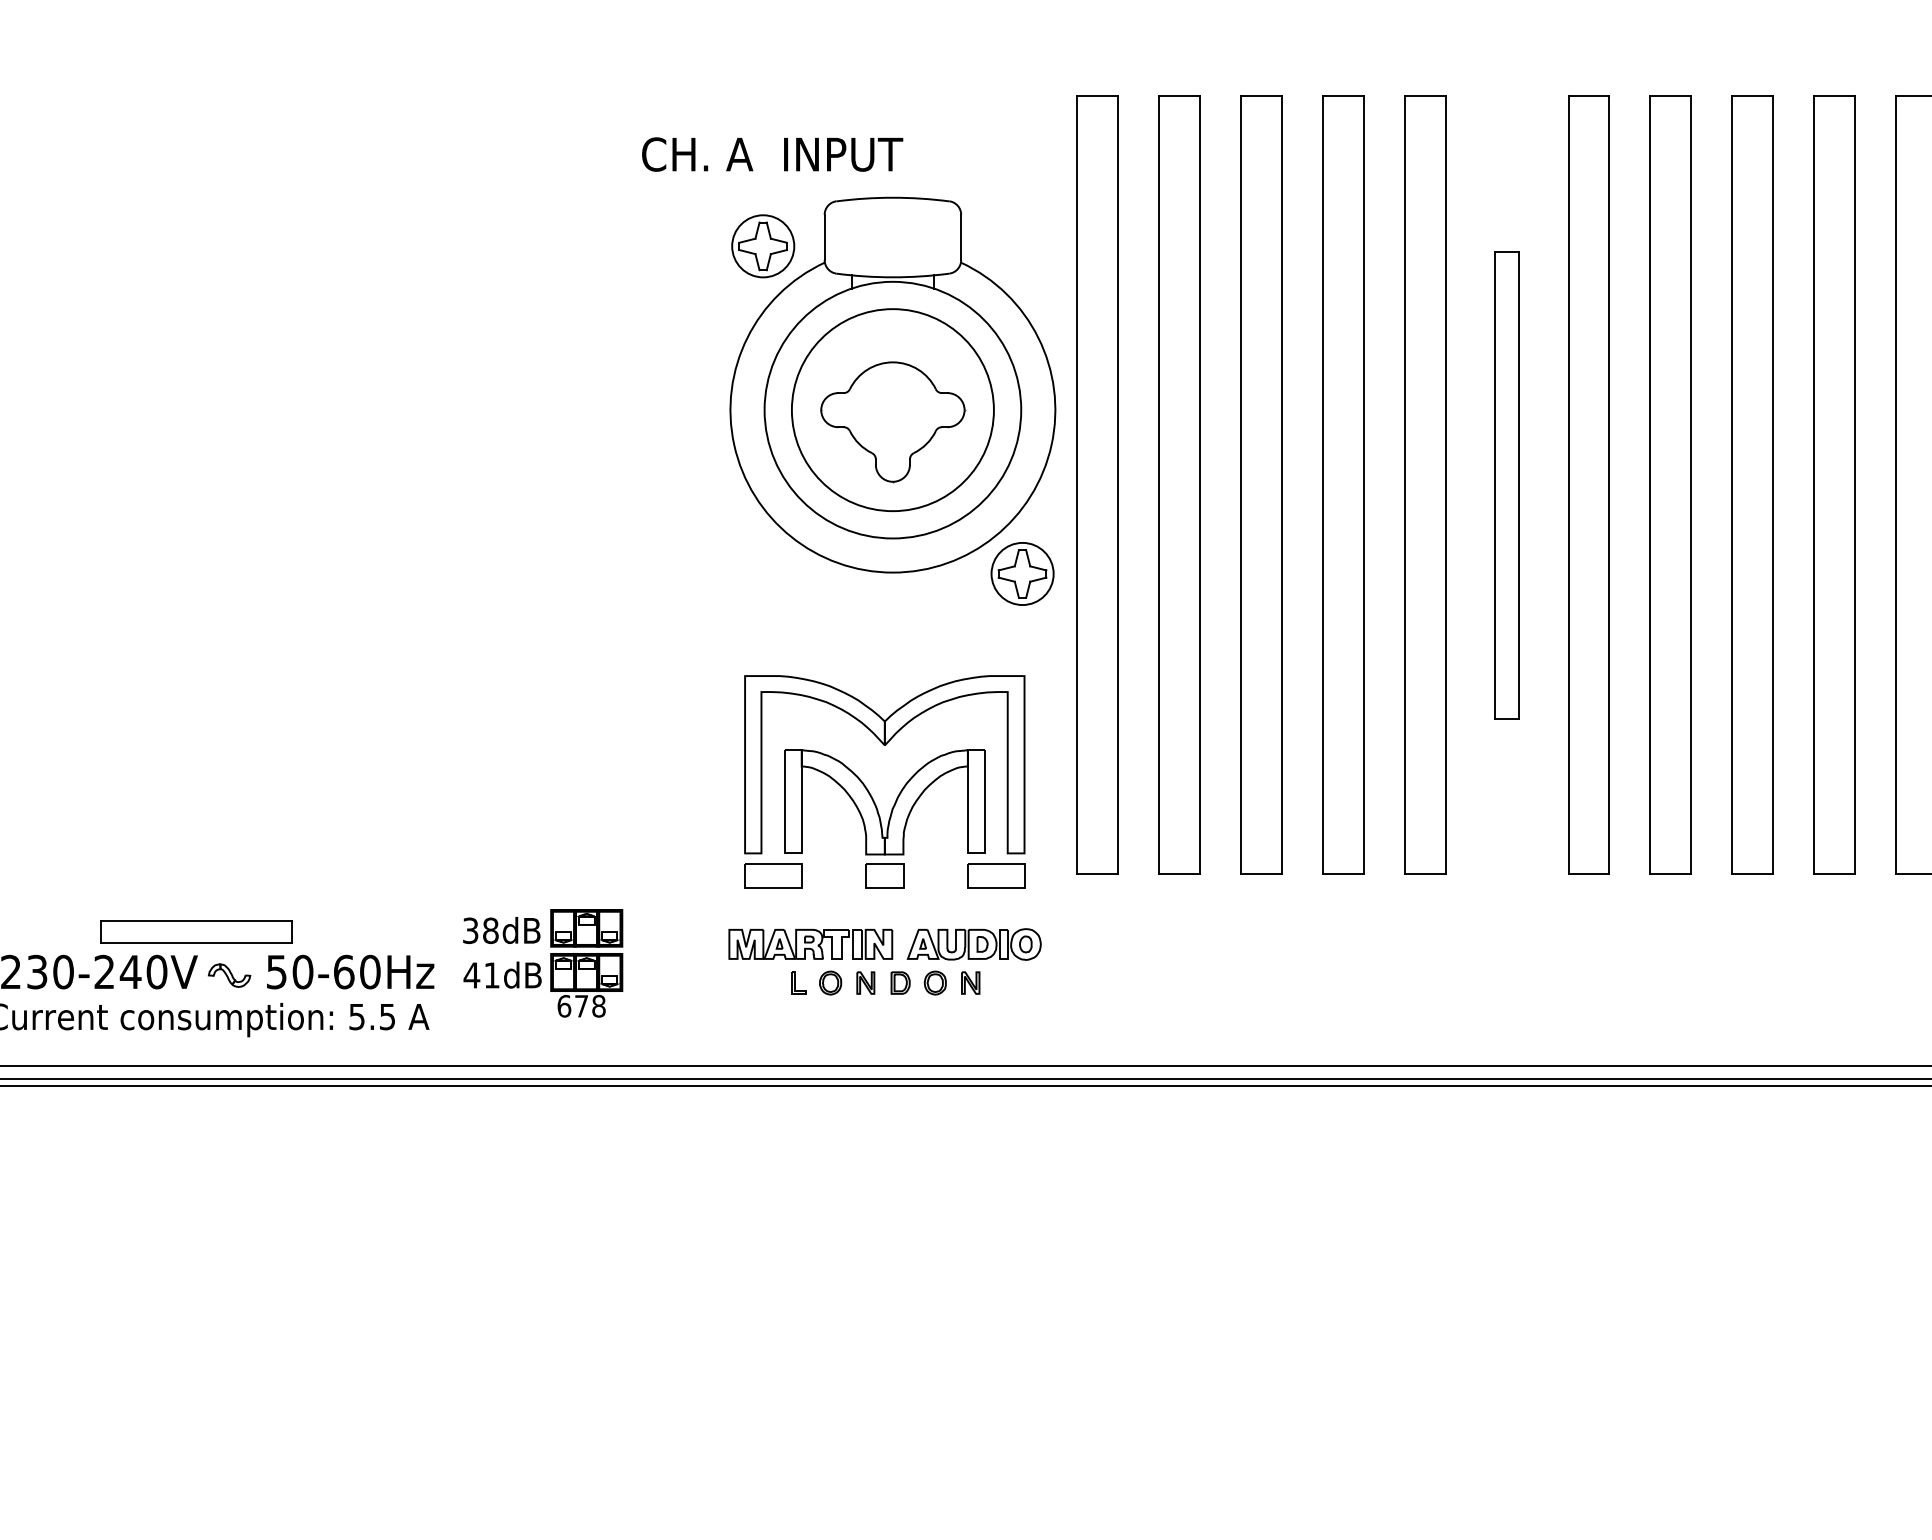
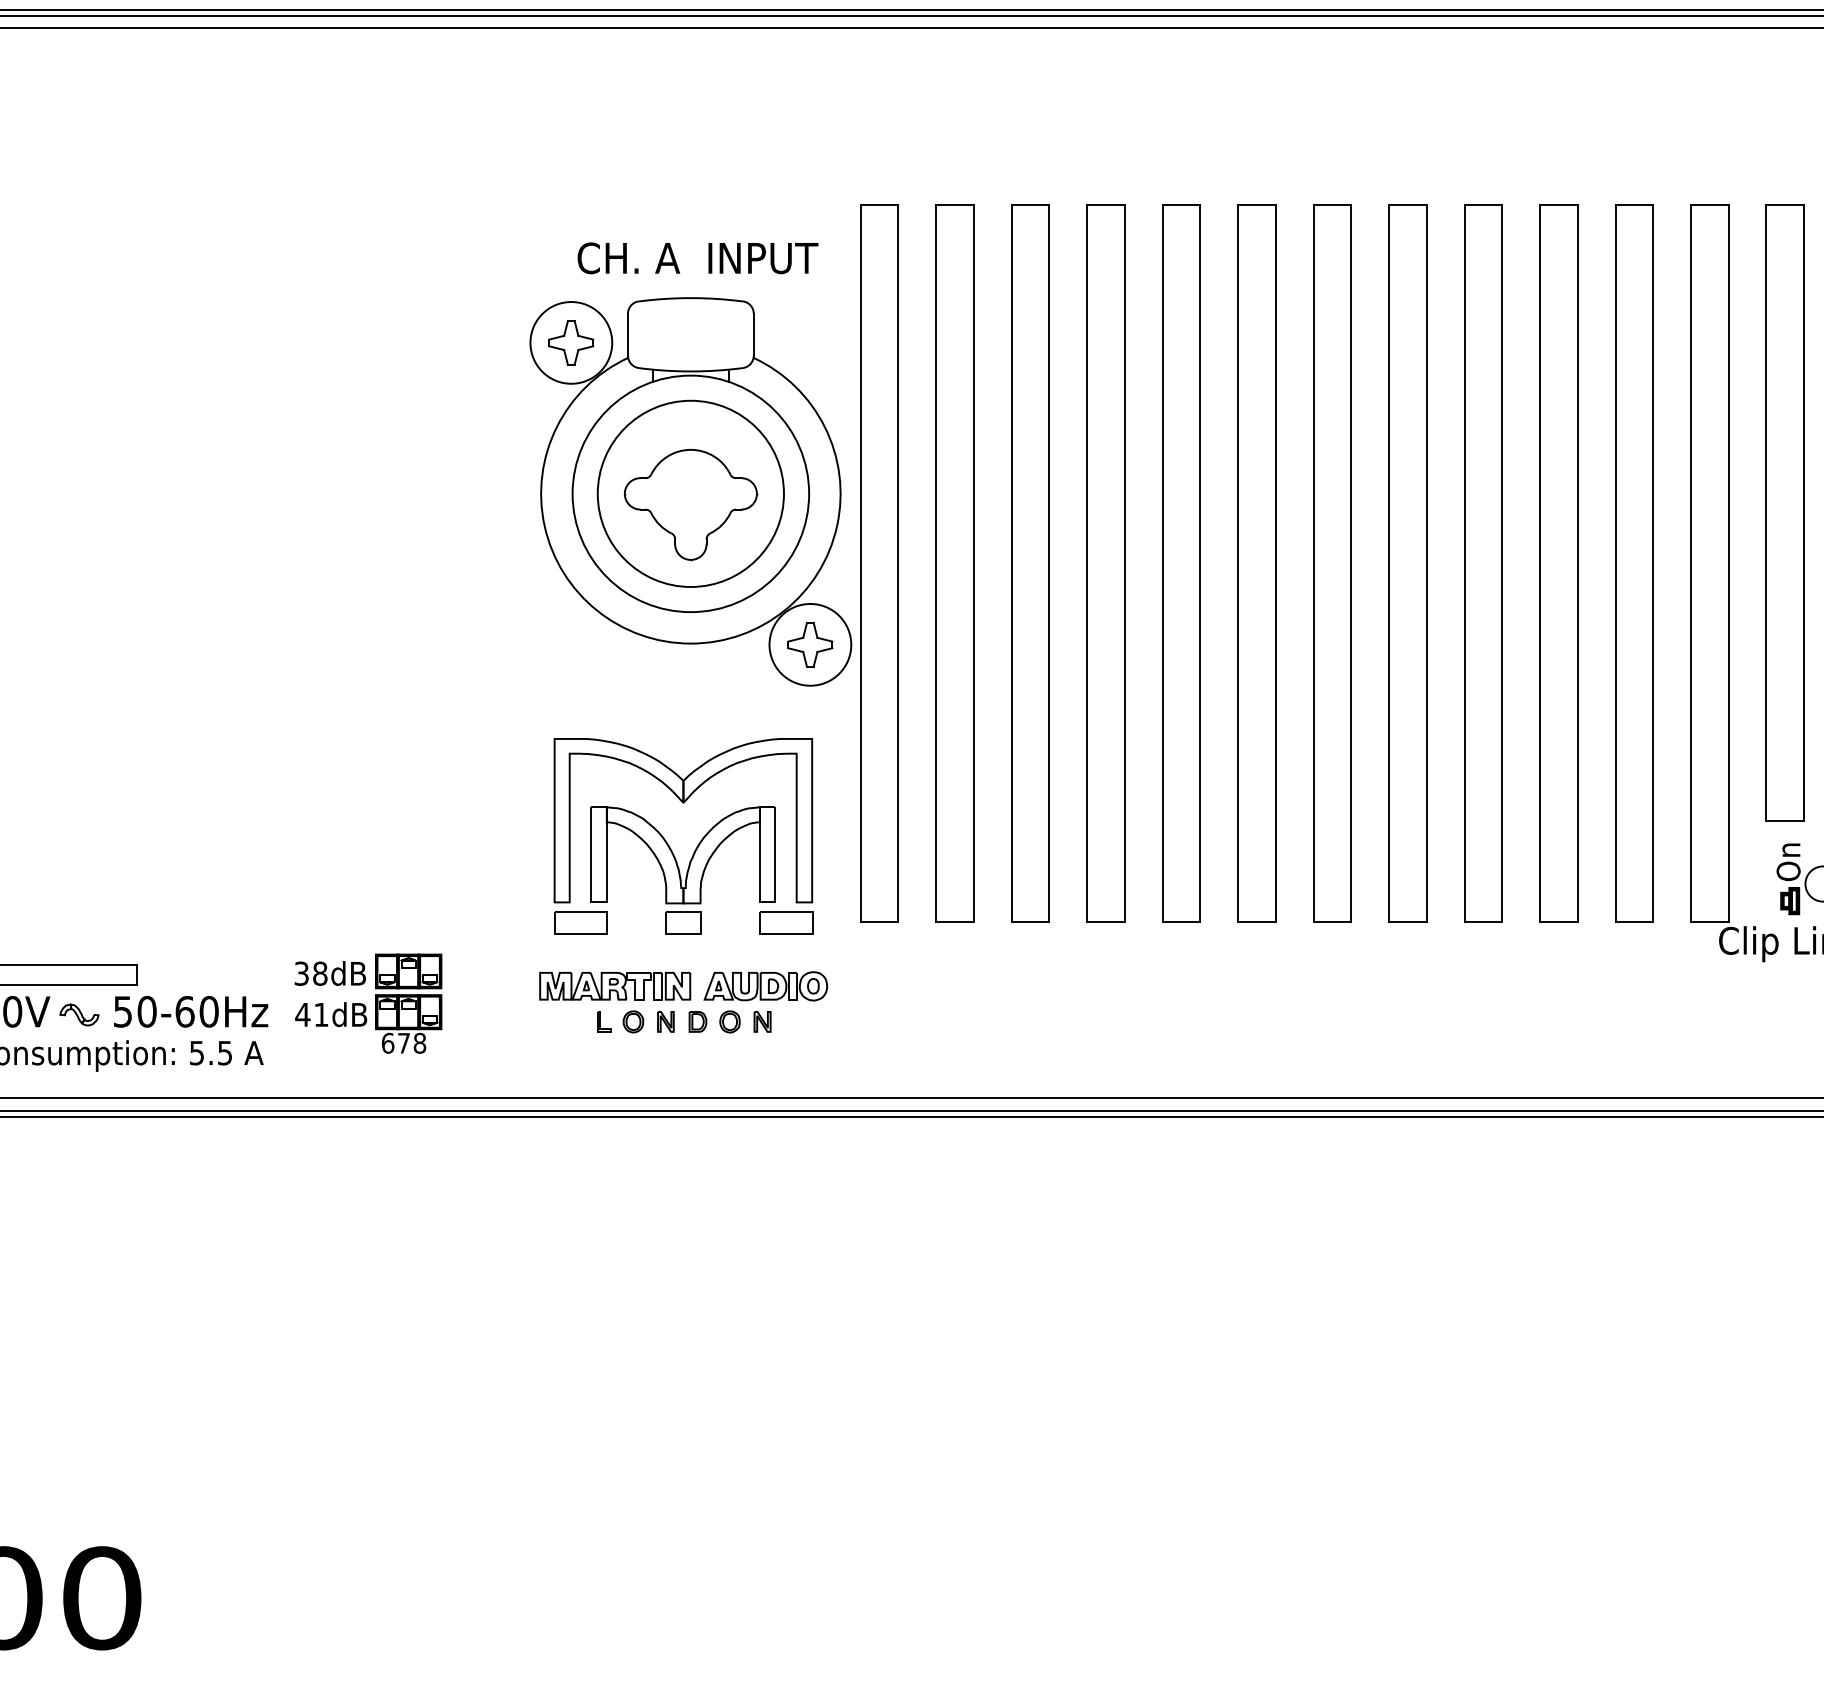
text: (772, 154) -> (697, 258), moved
circle: (763, 245) -> (571, 342), size x1.43
part: (1506, 485) -> (1256, 563), size x1.67
circle: (1022, 573) -> (810, 644), size x1.43

